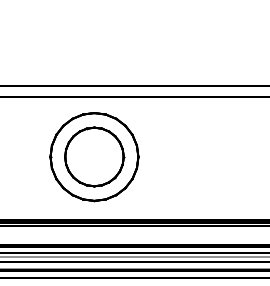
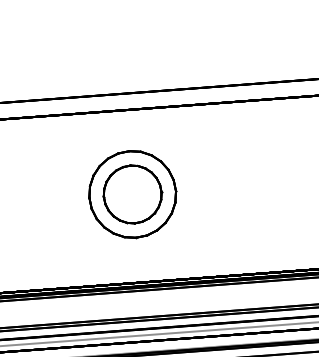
part: (94, 157) -> (132, 194), size x0.7

